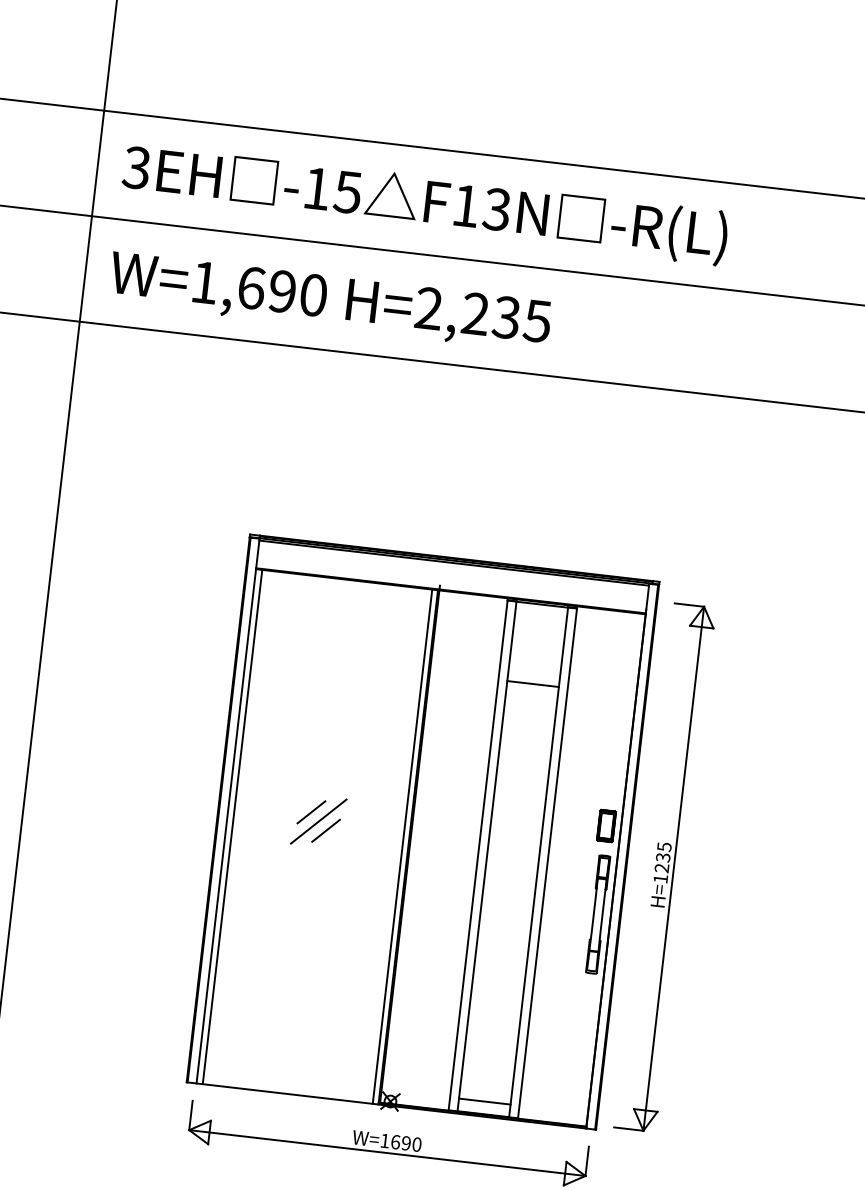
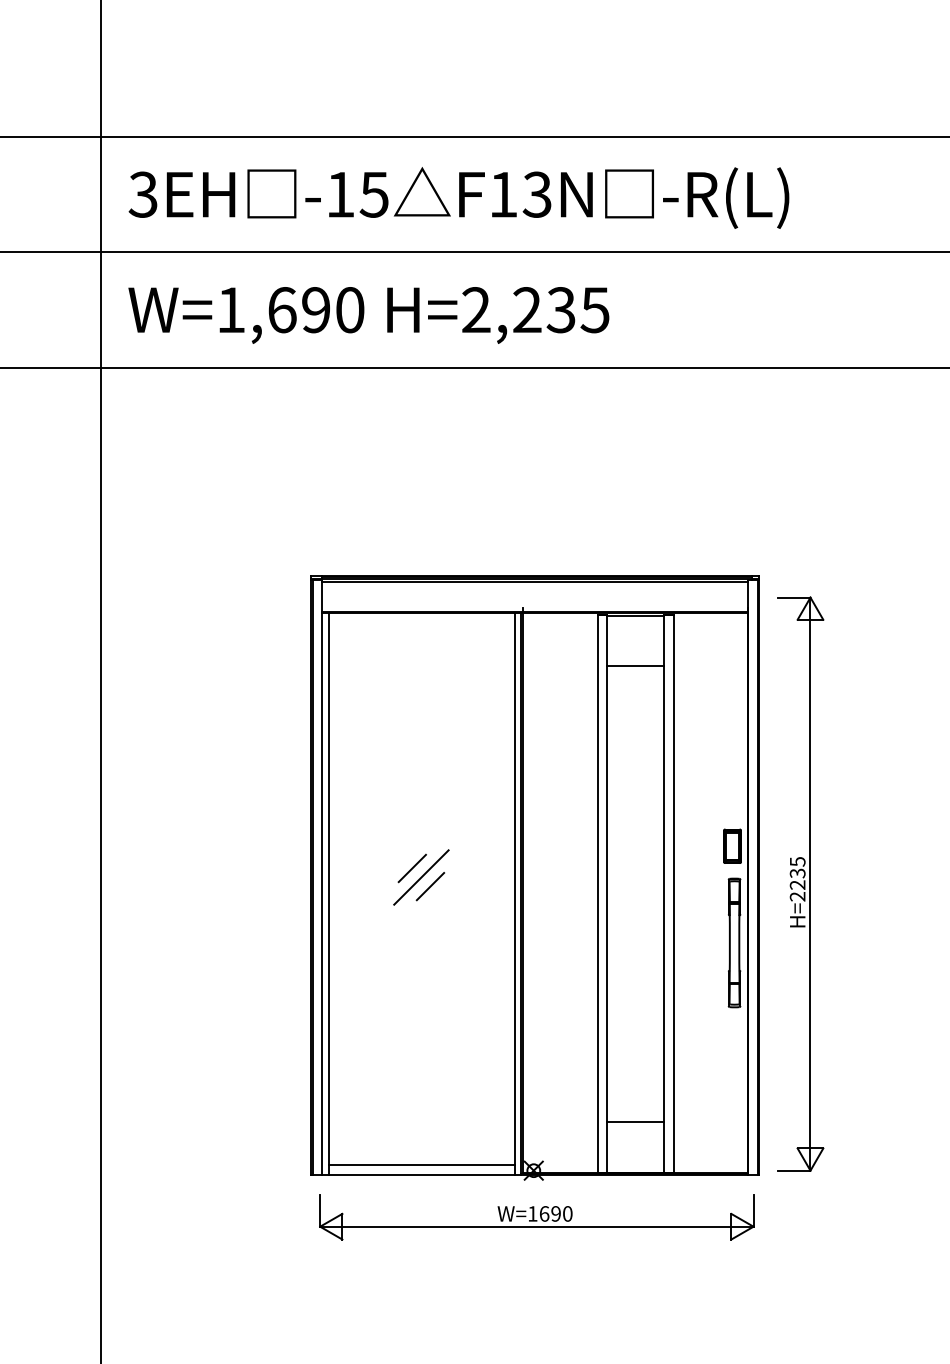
line: (533, 684) -> (635, 666), moved
text: (660, 878) -> (797, 896), H=1235 -> H=2235
line: (288, 1084) -> (421, 1165), added
line: (484, 1101) -> (635, 1121), moved

